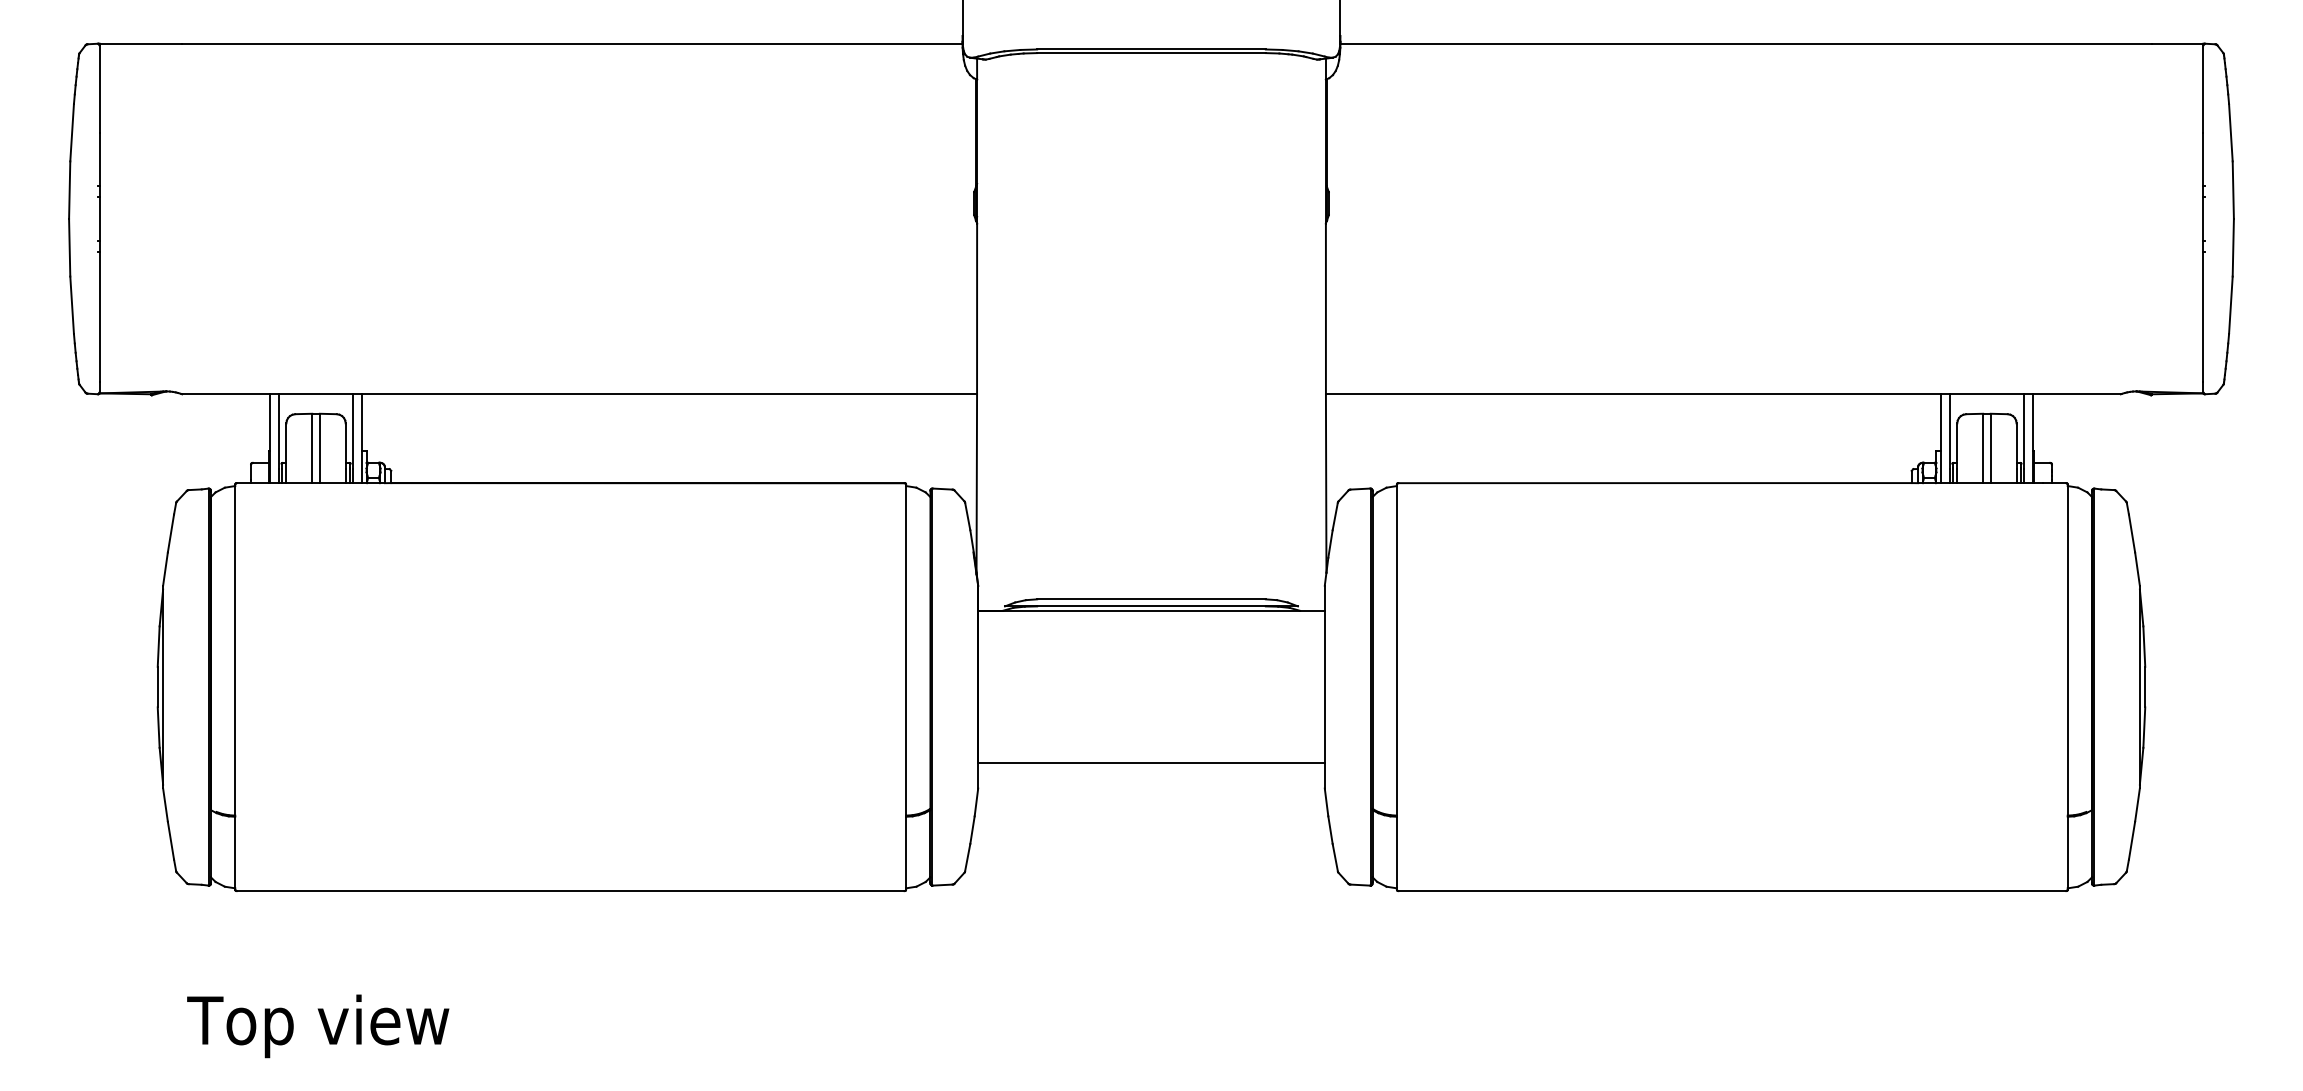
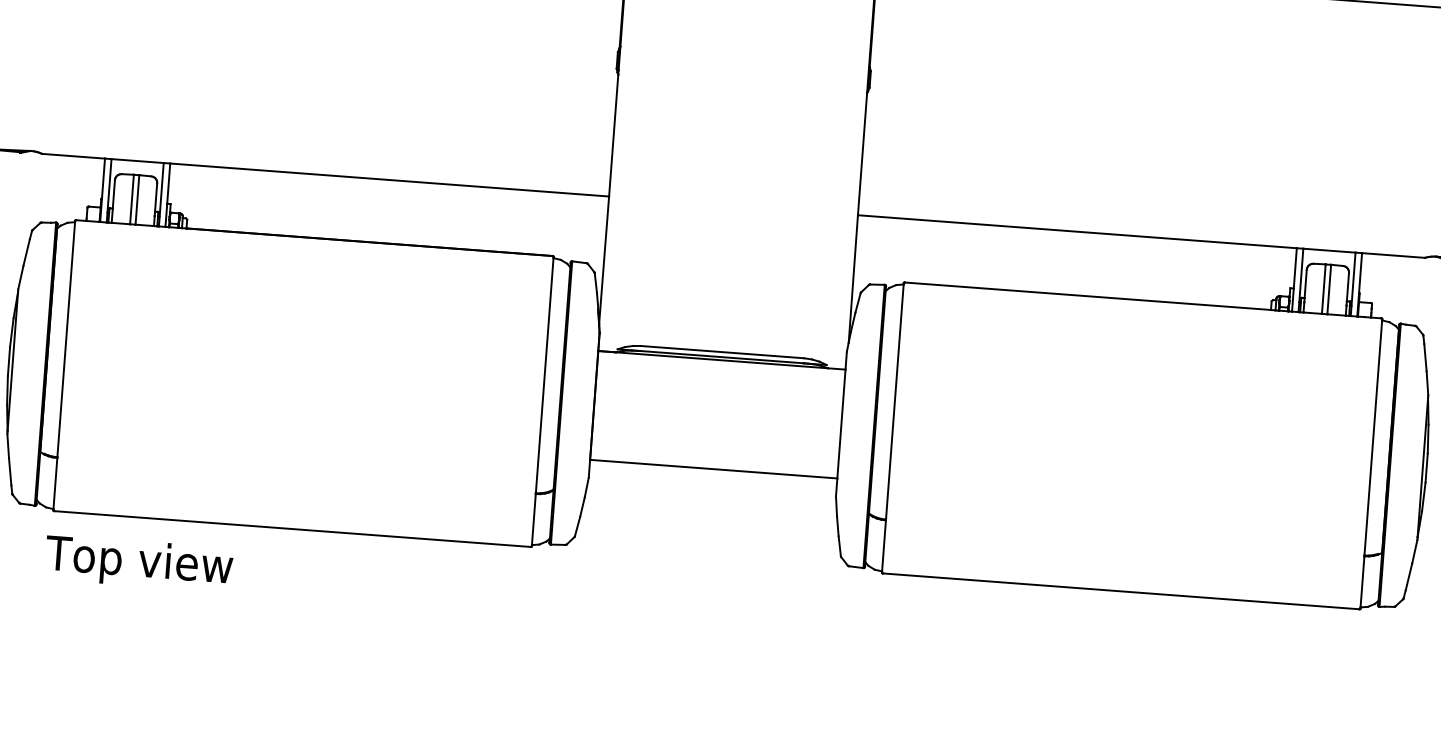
text: (318, 1026) -> (139, 563), moved

